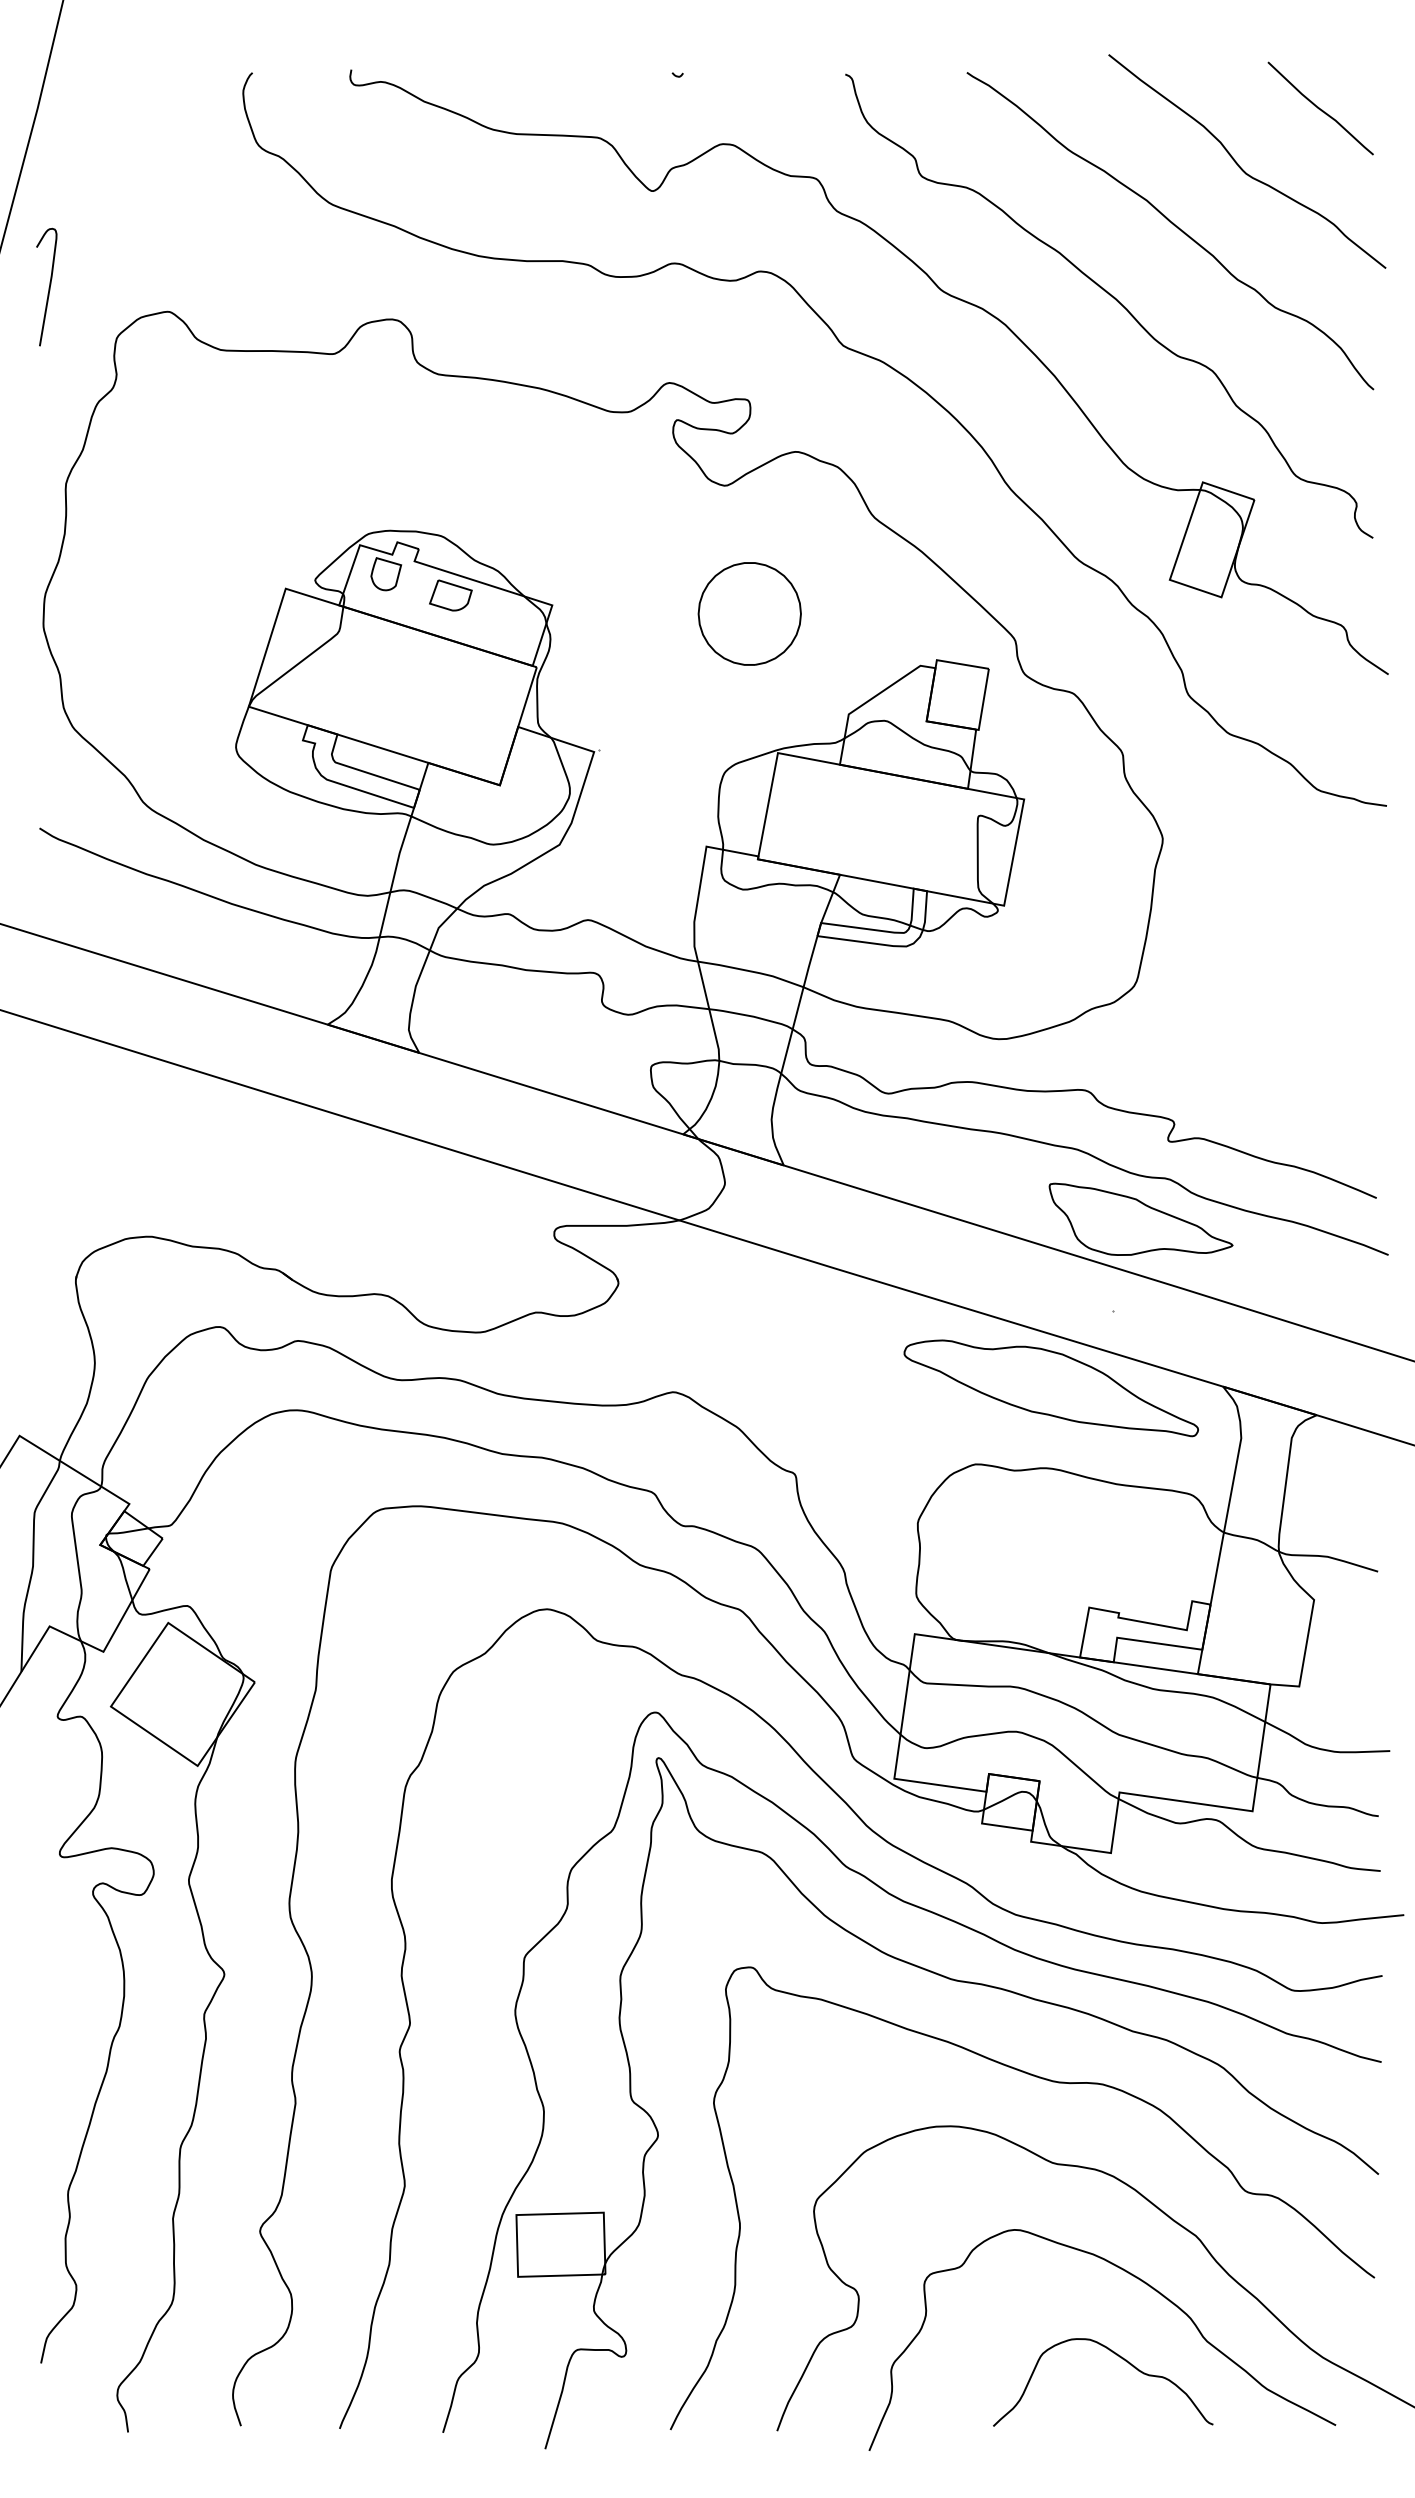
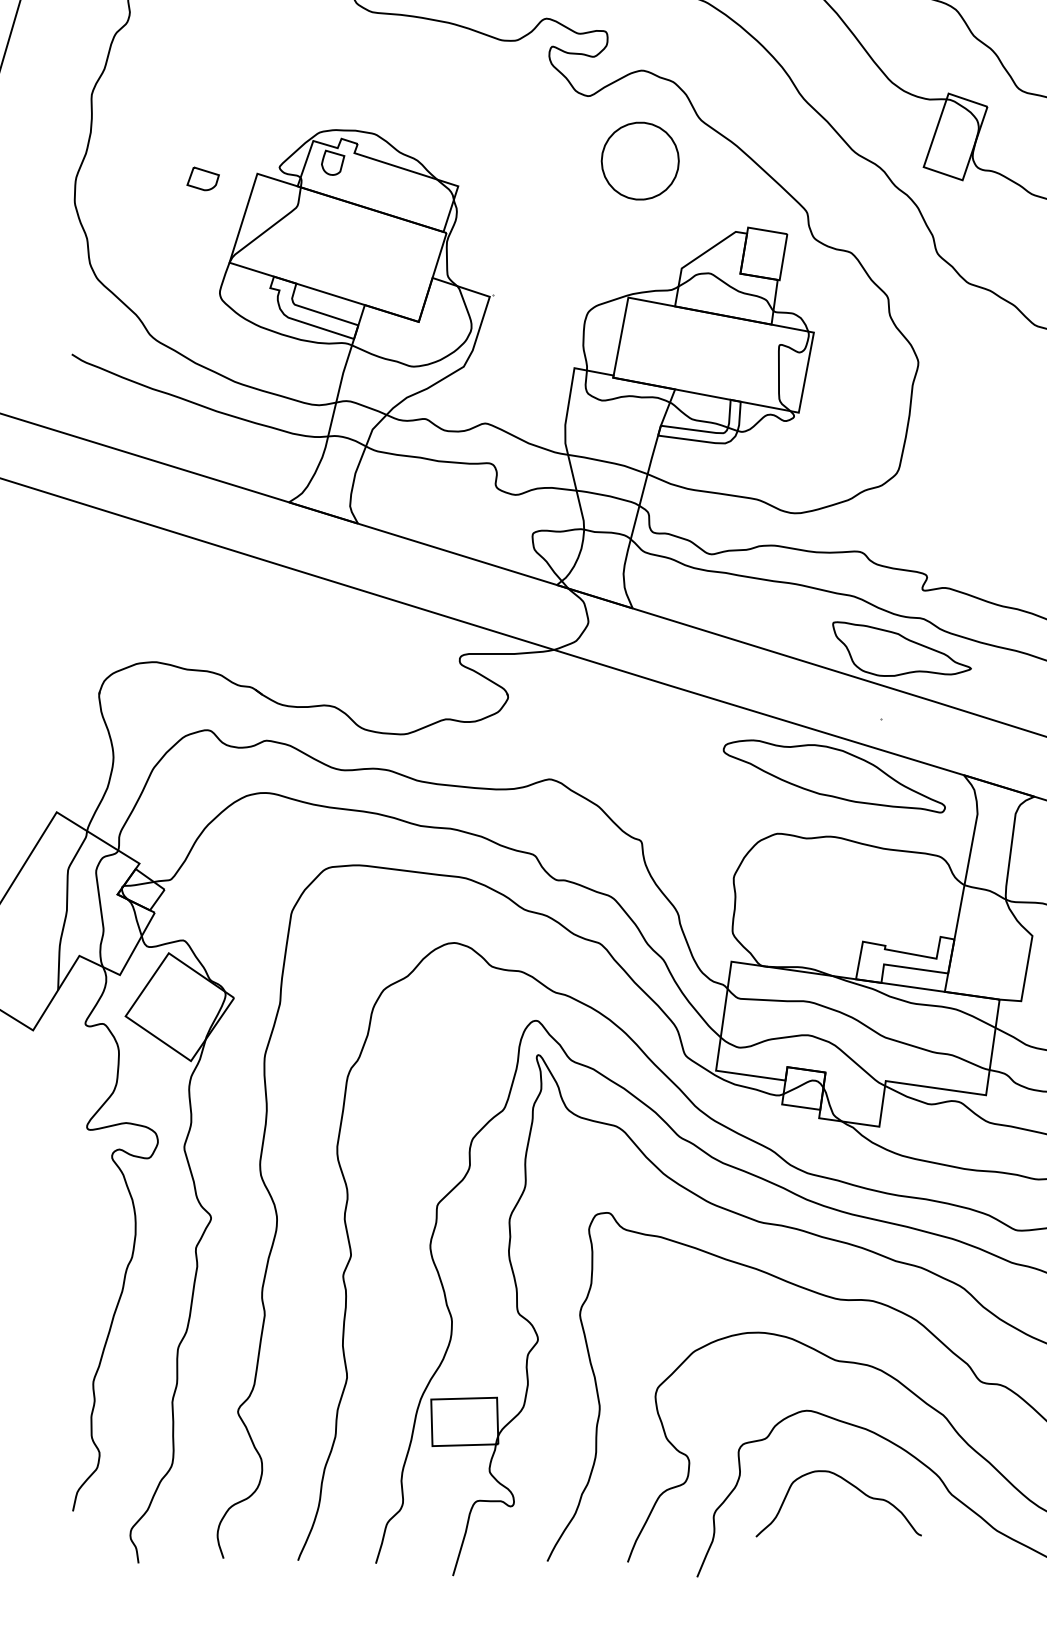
part: (450, 595) -> (202, 178), moved
part: (749, 613) -> (640, 160), moved
curve: (1119, 2357) -> (851, 1485), moved

